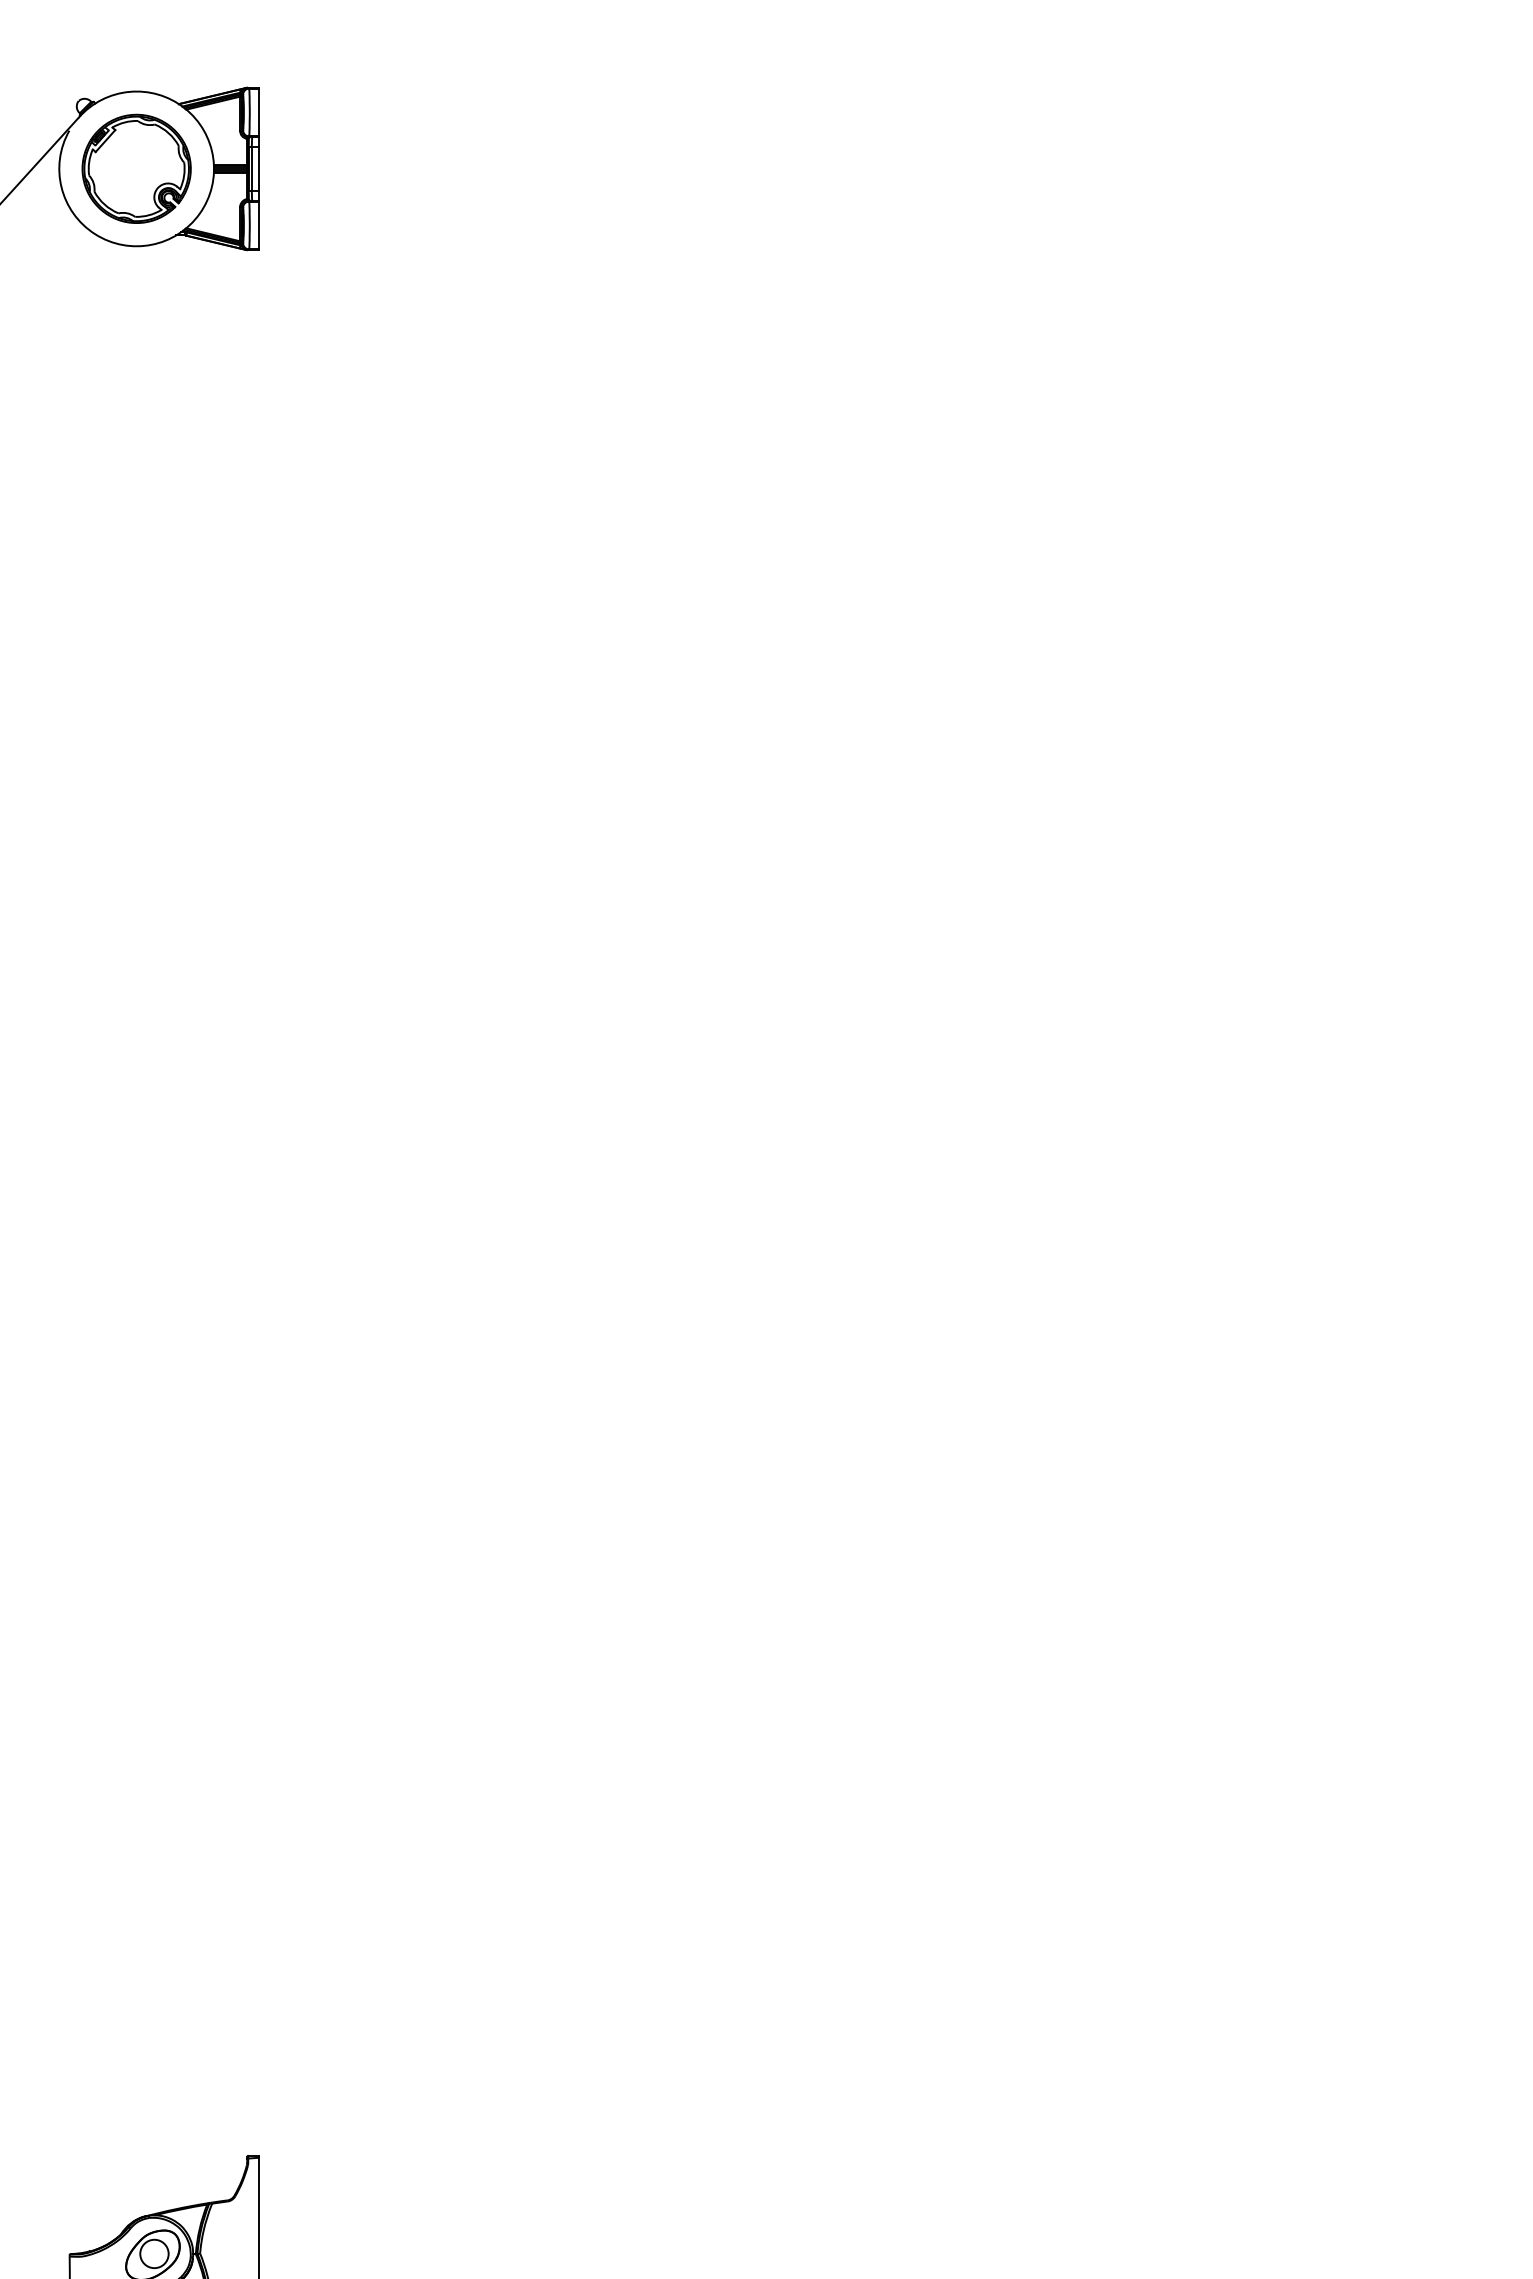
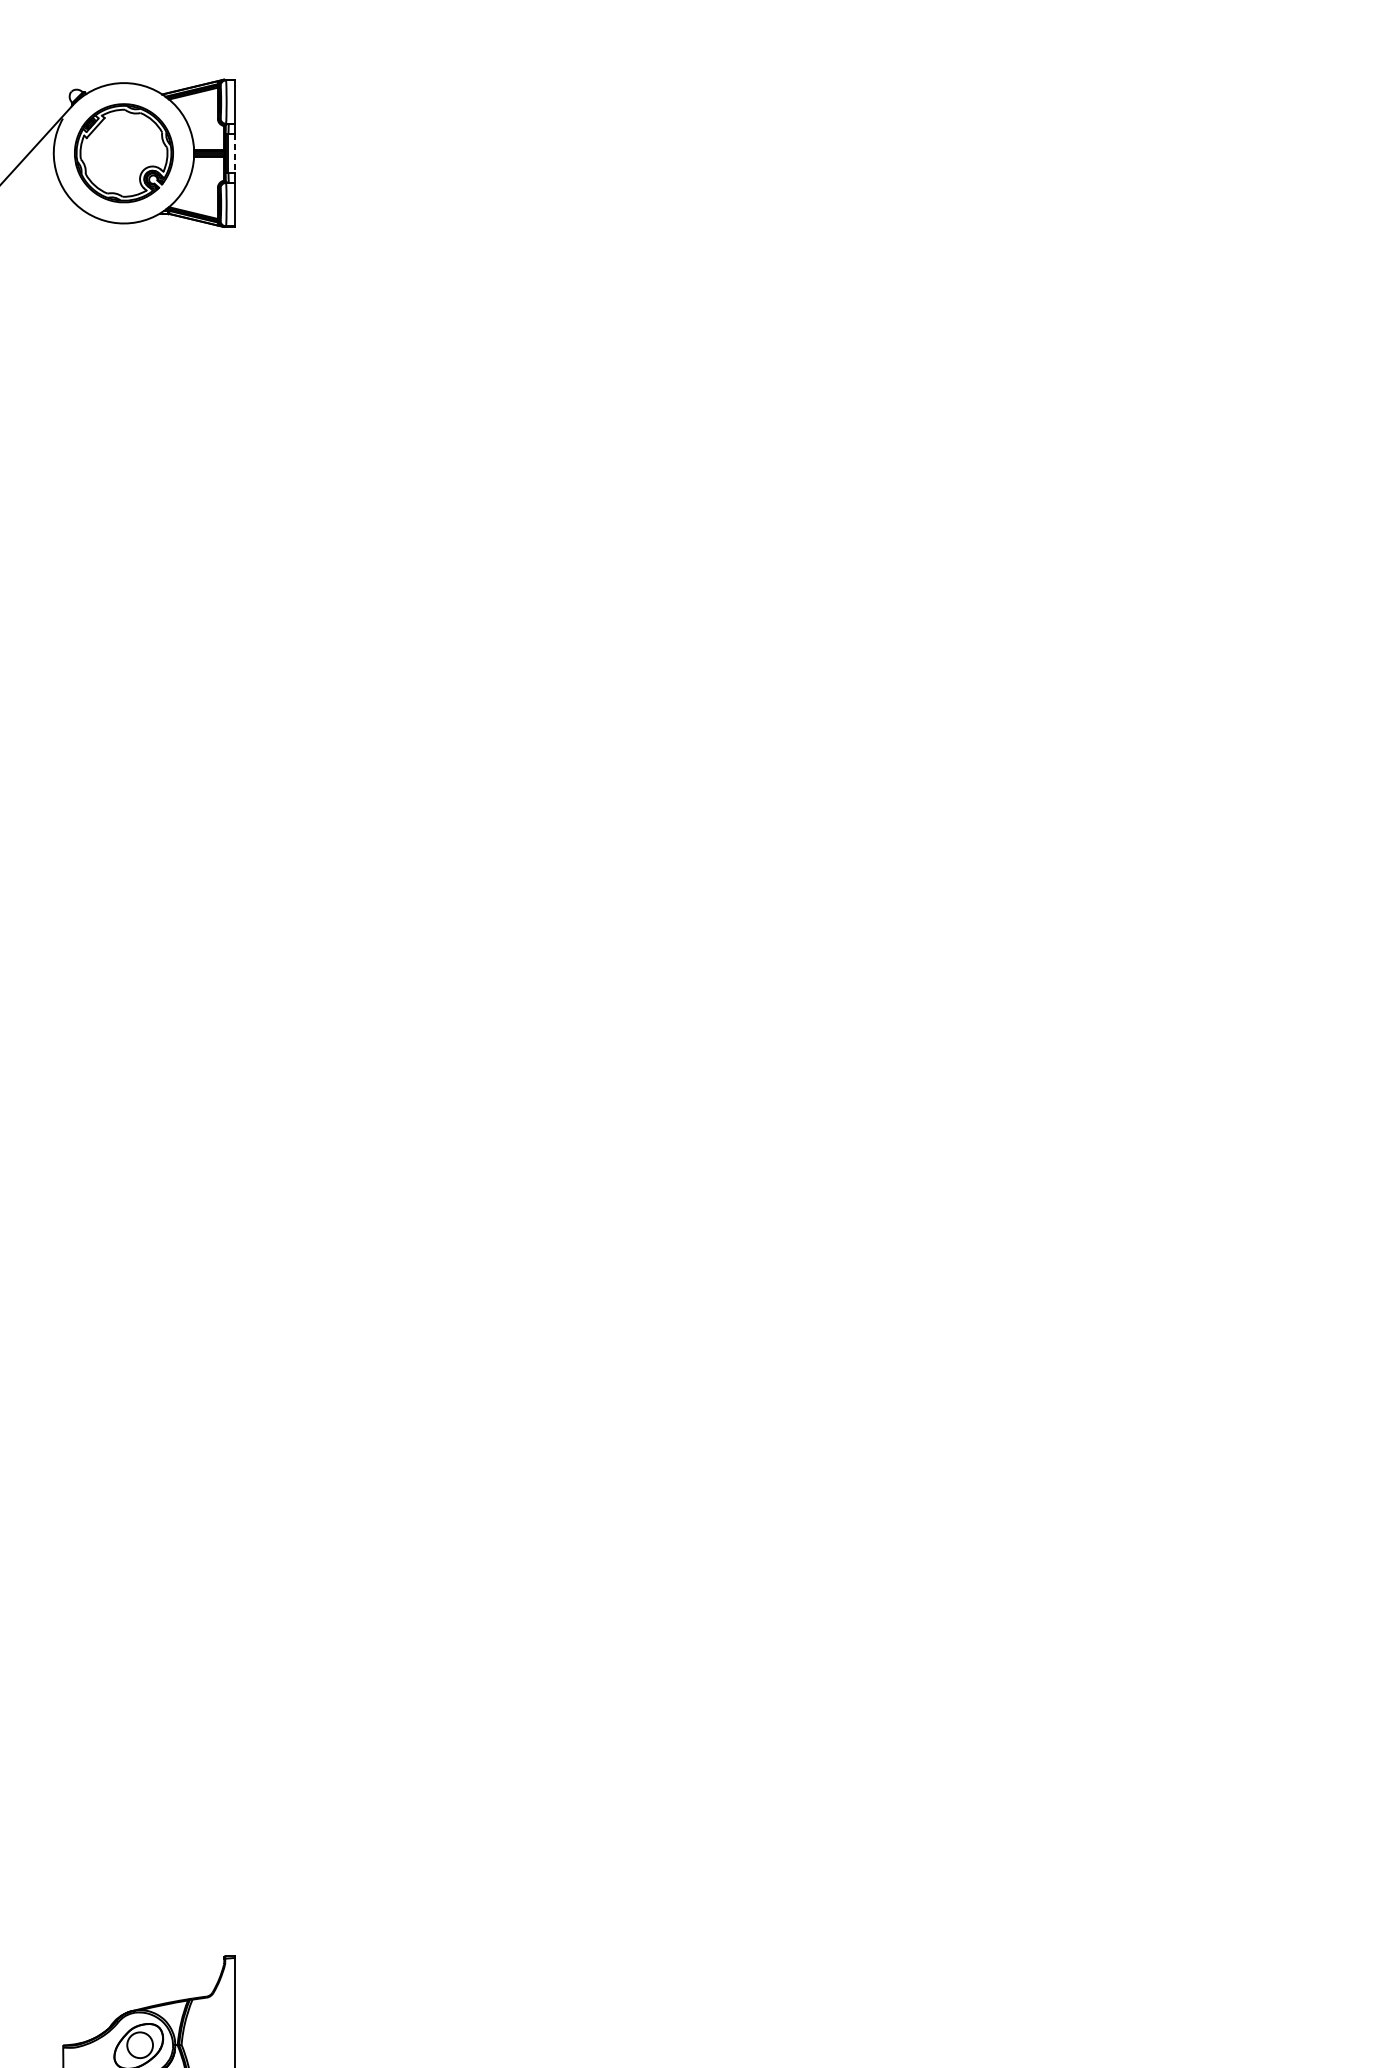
line: (258, 169) -> (234, 153), solid -> dashed

